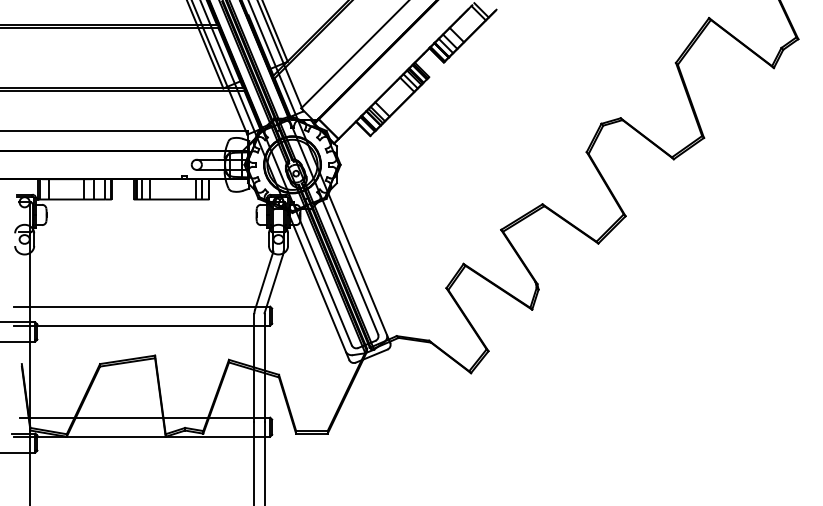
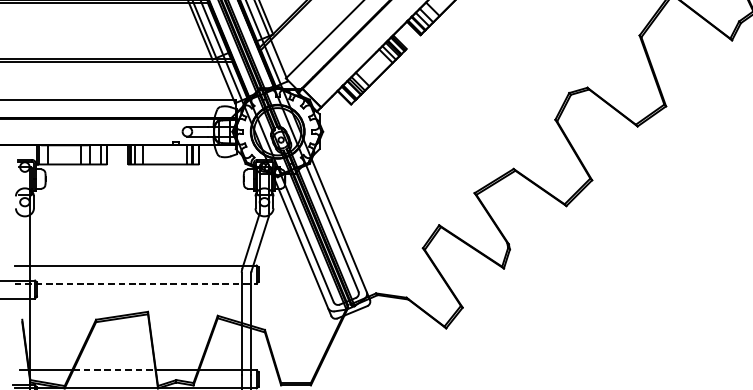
line: (142, 325) -> (136, 283), solid -> dashed
line: (119, 417) -> (114, 370), solid -> dashed

